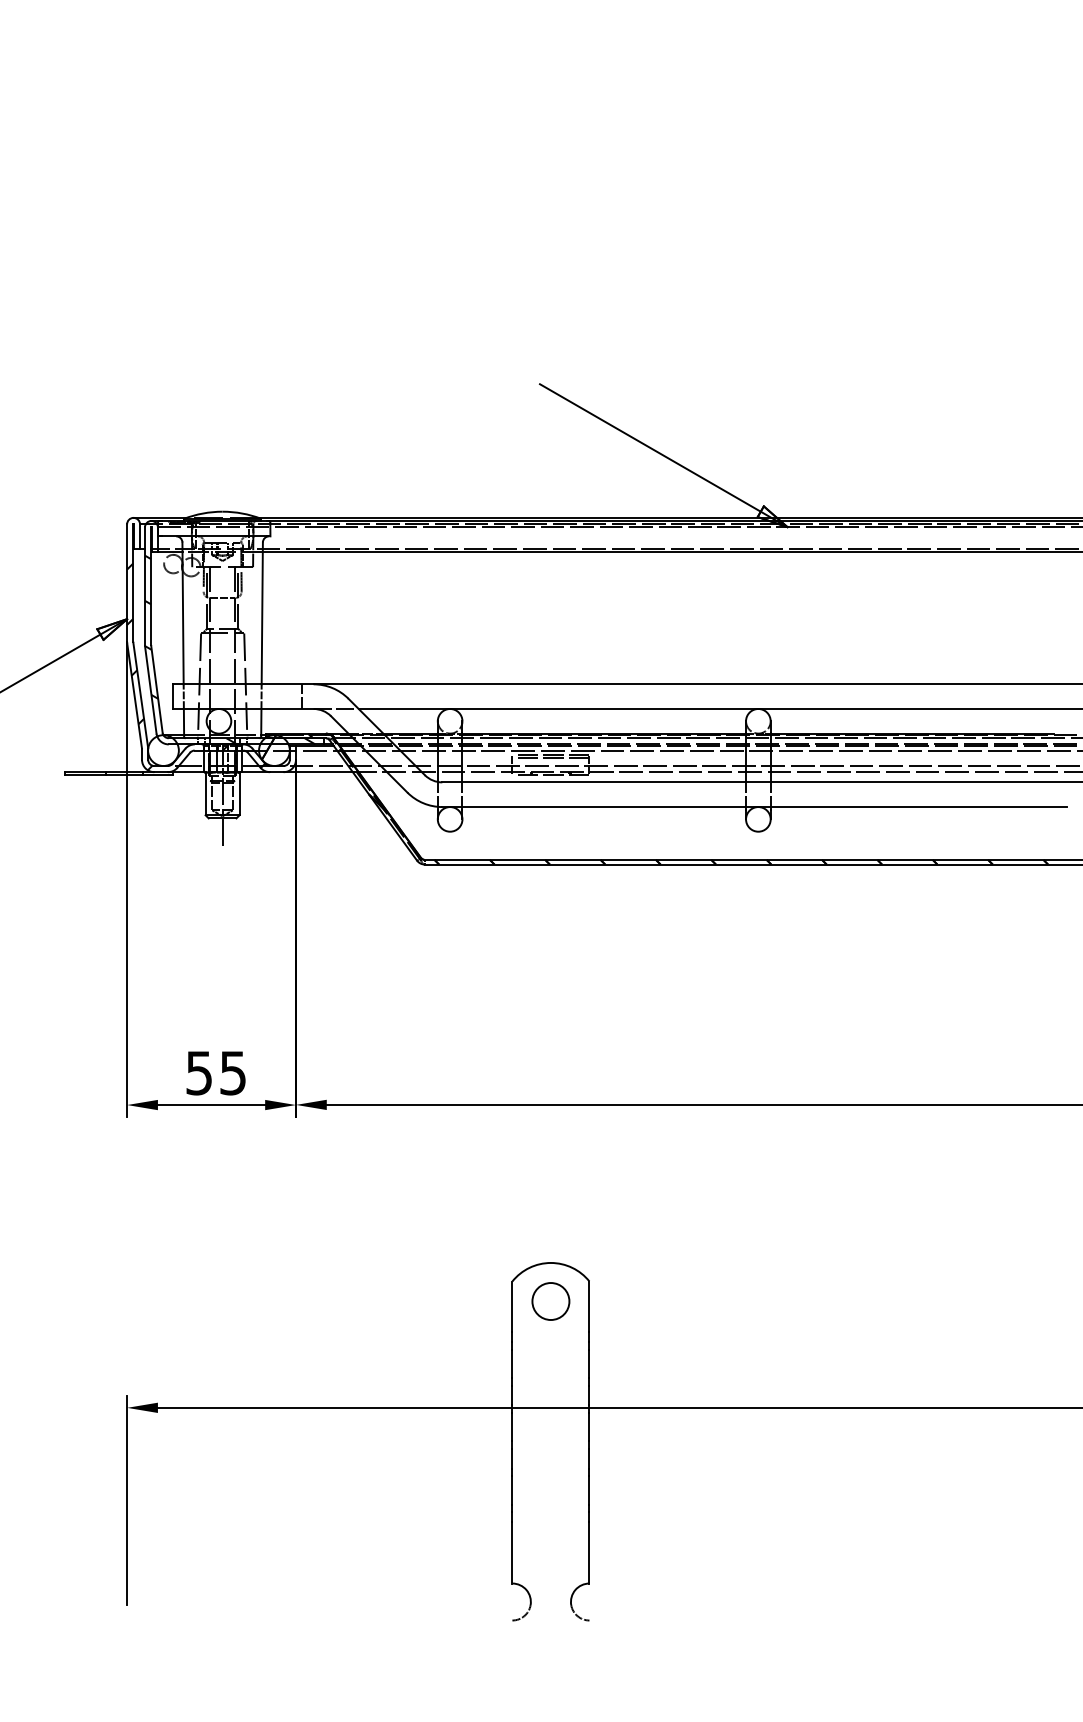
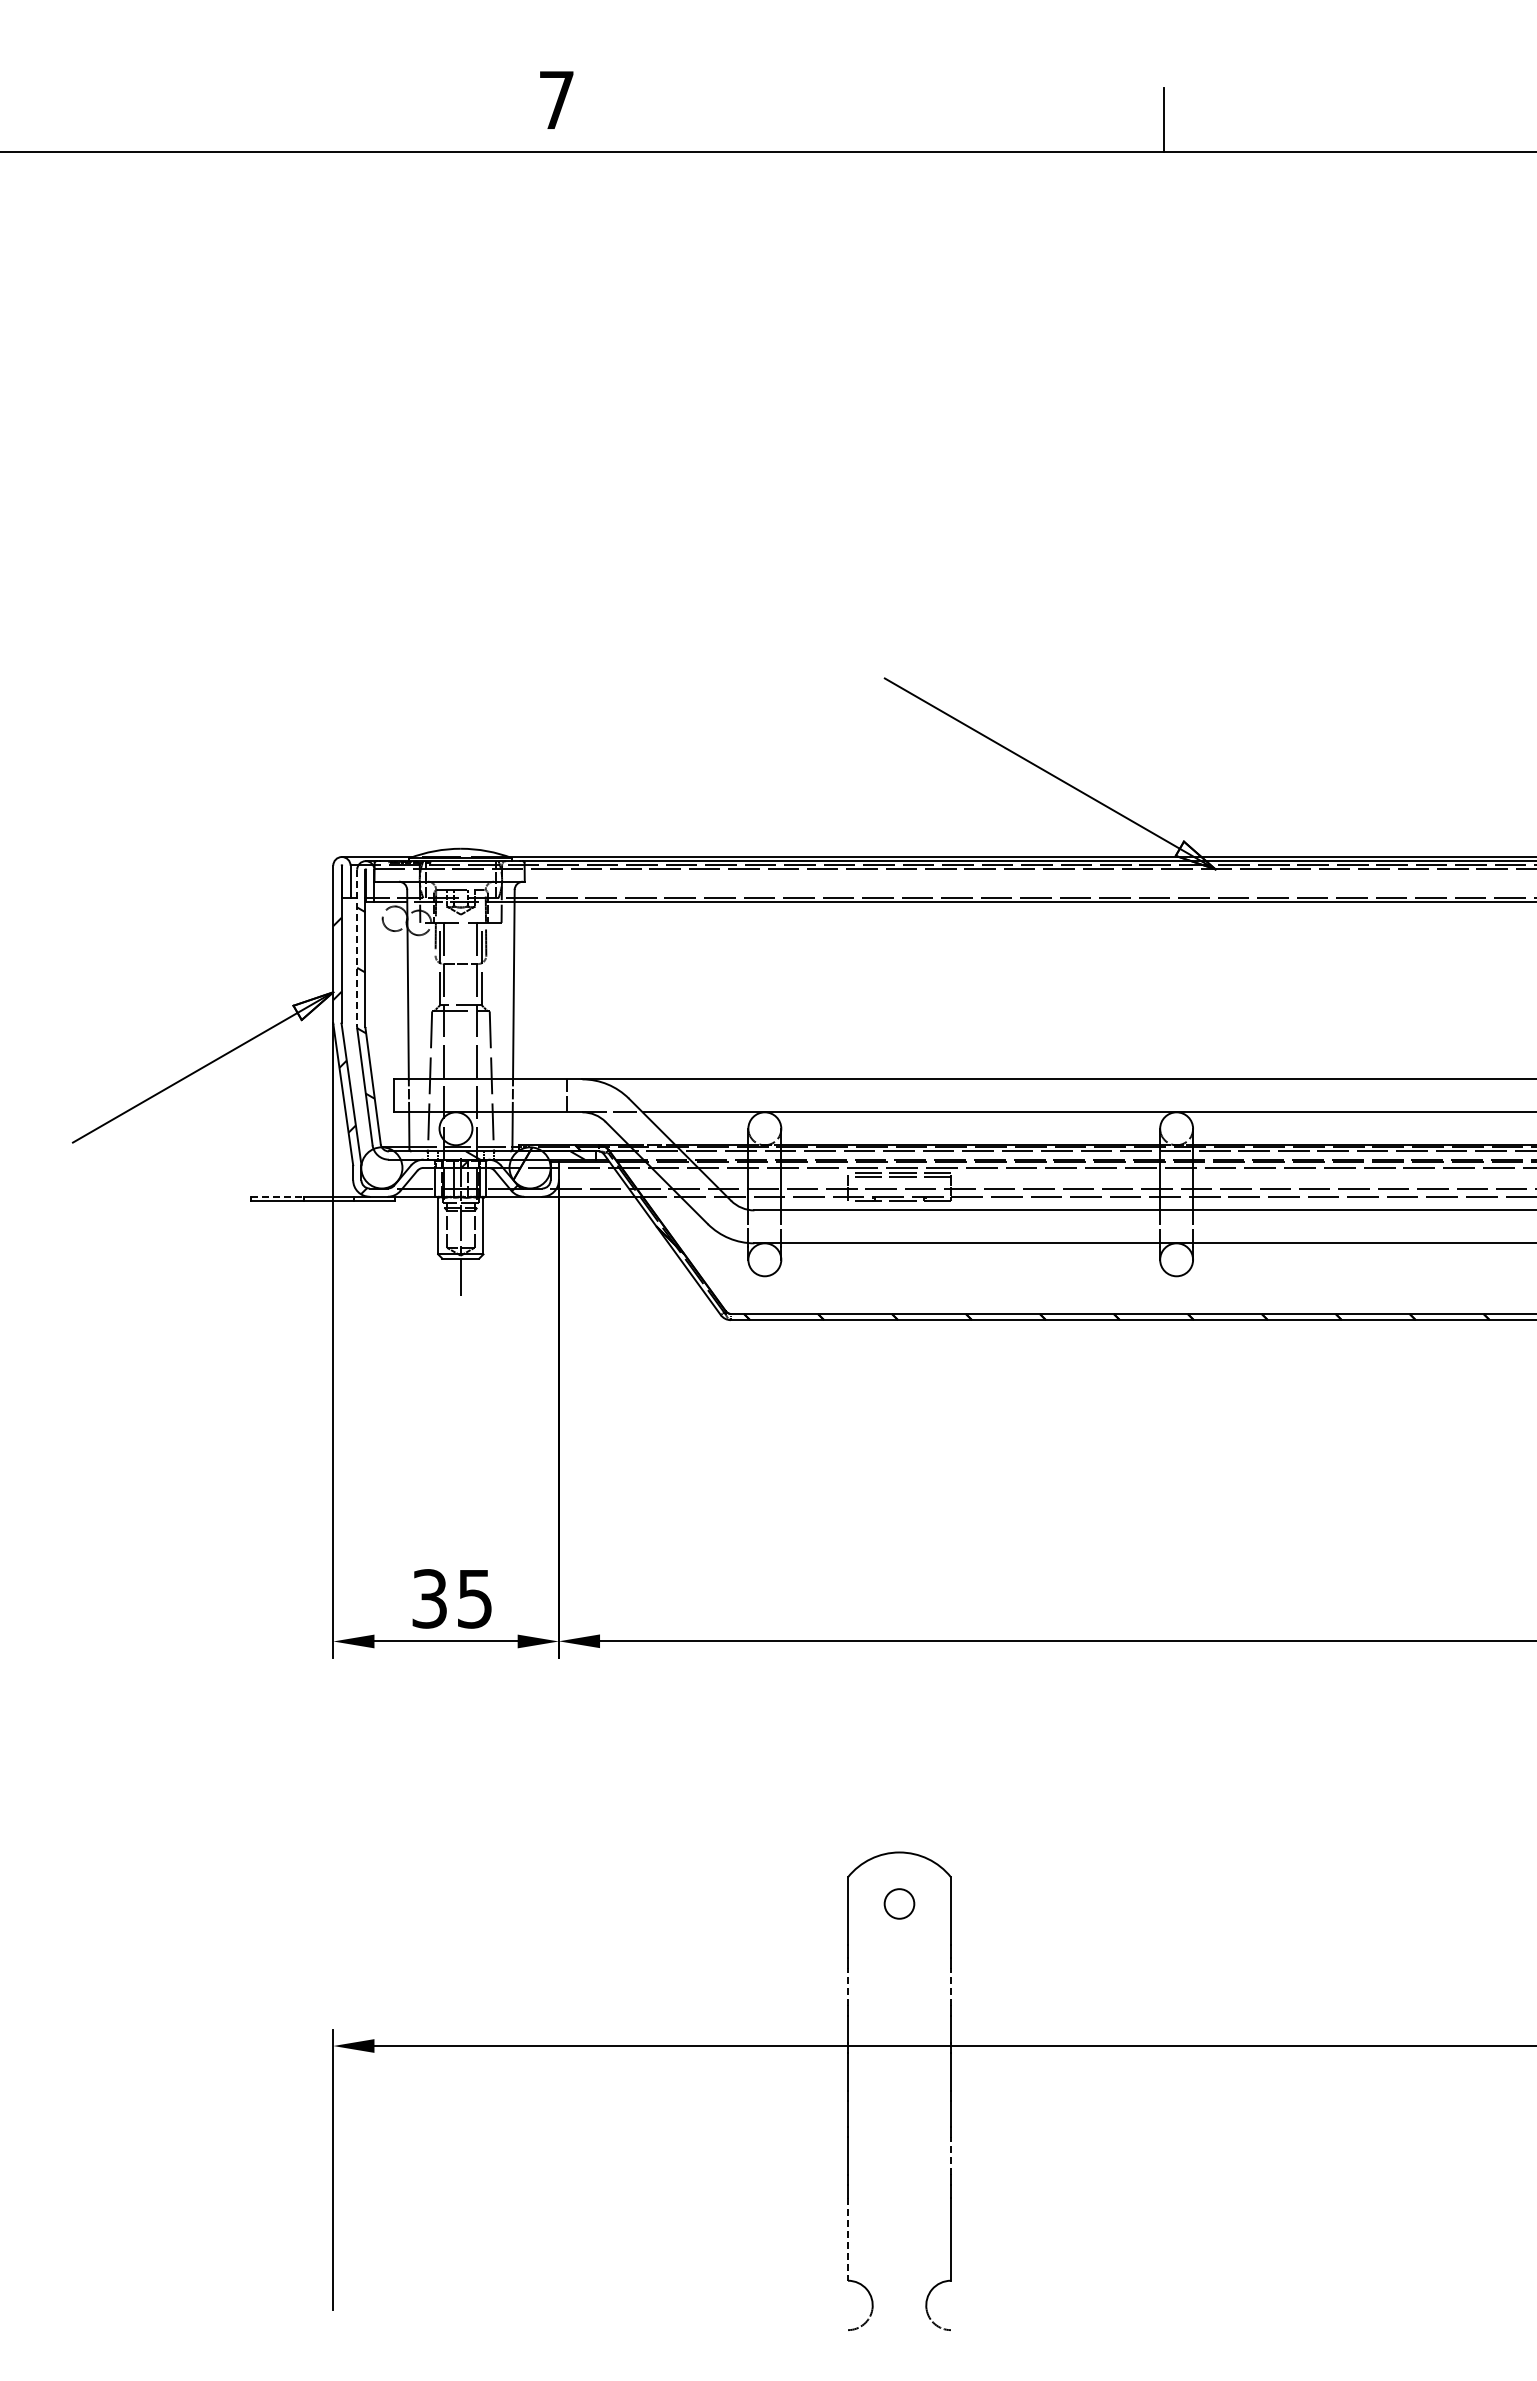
line: (145, 586) -> (357, 948), solid -> dashed
line: (85, 771) -> (277, 1196), solid -> dashed
text: (199, 1072) -> (429, 1598), 55 -> 35
circle: (550, 1301) -> (899, 1903), size x0.6
line: (512, 1364) -> (848, 1987), solid -> dashed
line: (589, 1364) -> (950, 1987), solid -> dashed
line: (589, 1490) -> (950, 2156), solid -> dashed
line: (512, 1553) -> (848, 2240), solid -> dashed

